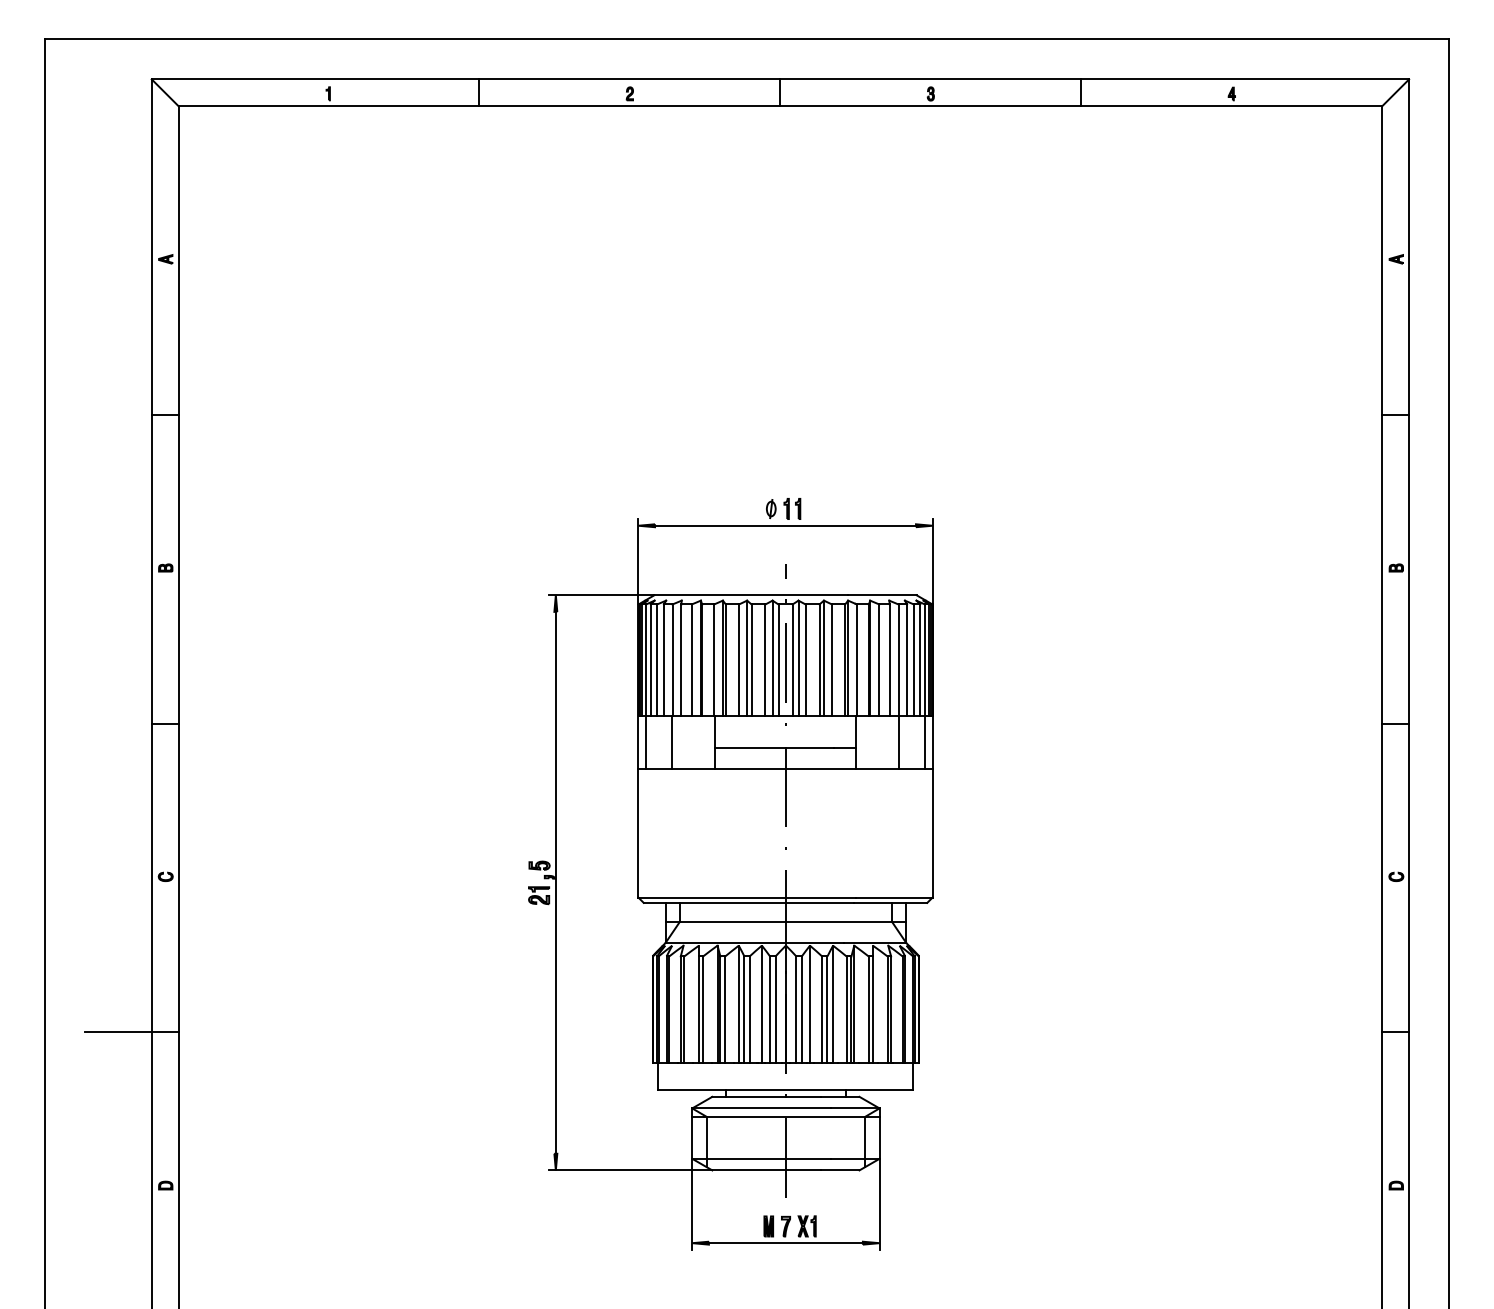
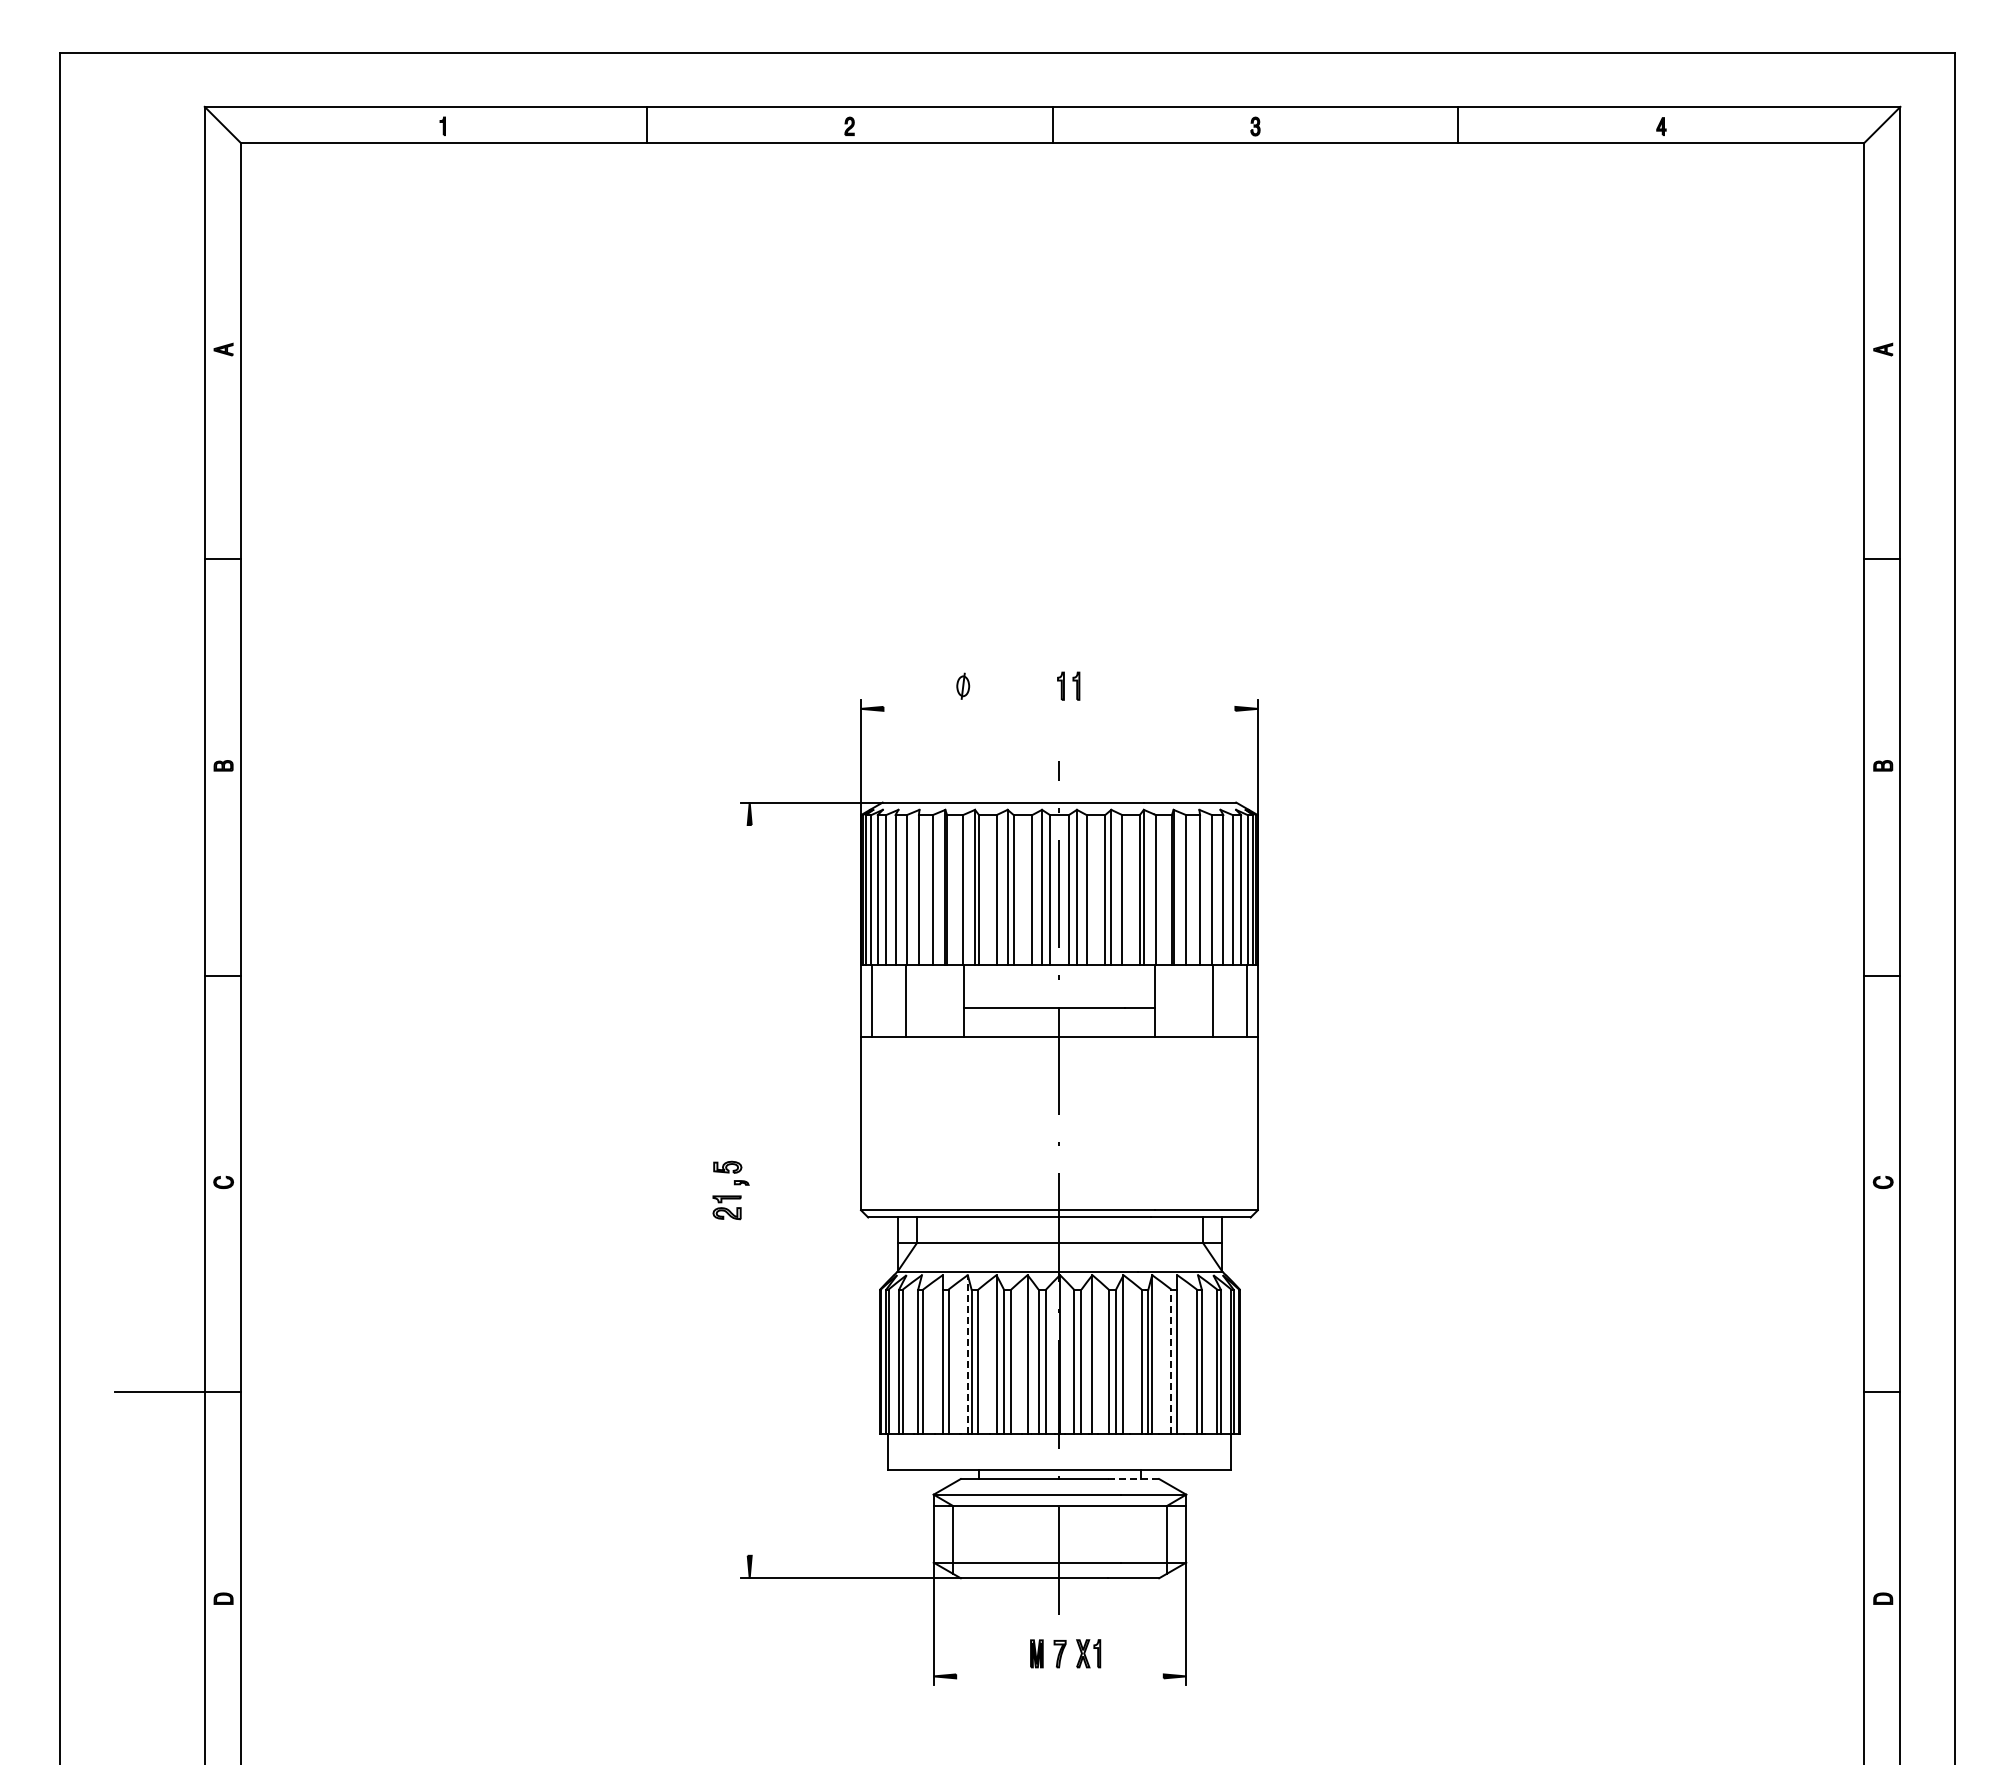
part: (771, 508) -> (963, 685), moved
line: (785, 525) -> (1059, 708), removed
line: (555, 882) -> (749, 1190), removed
line: (717, 1004) -> (967, 1354), solid -> dashed
line: (868, 1009) -> (1171, 1361), solid -> dashed
line: (840, 1097) -> (1133, 1479), solid -> dashed
line: (785, 1243) -> (1059, 1676), removed

